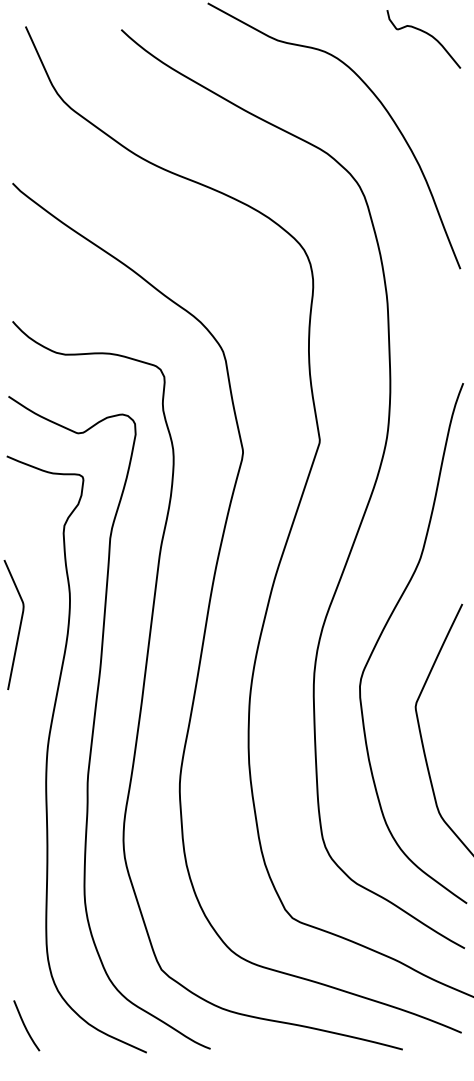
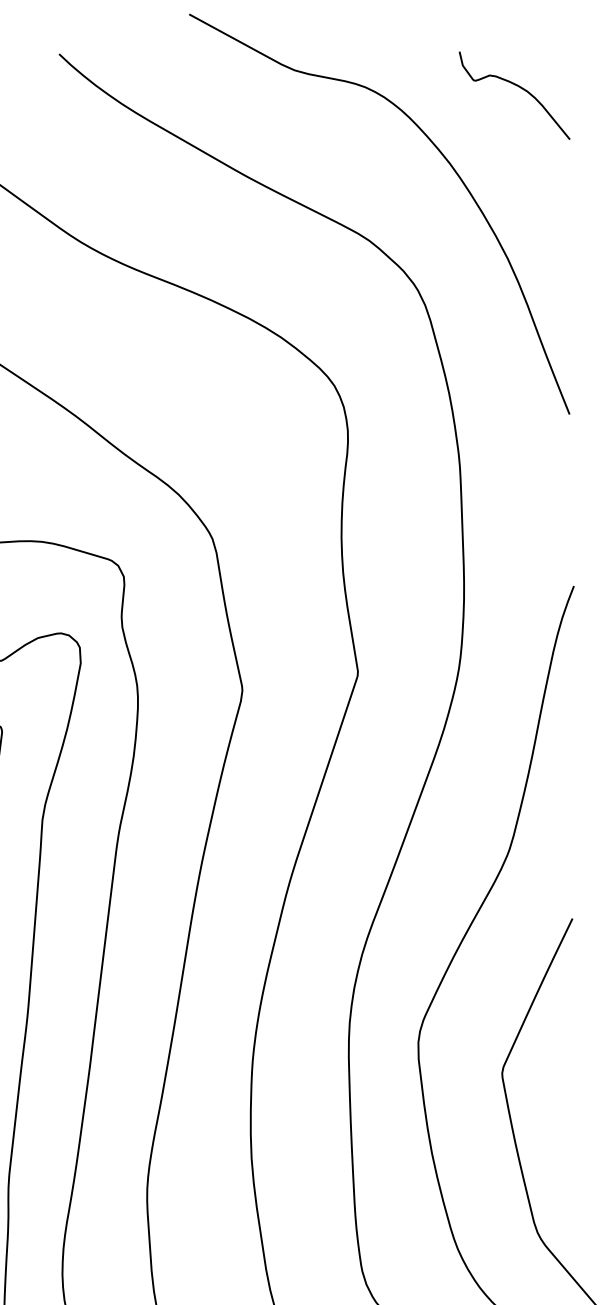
curve: (425, 33) -> (517, 86), moved

